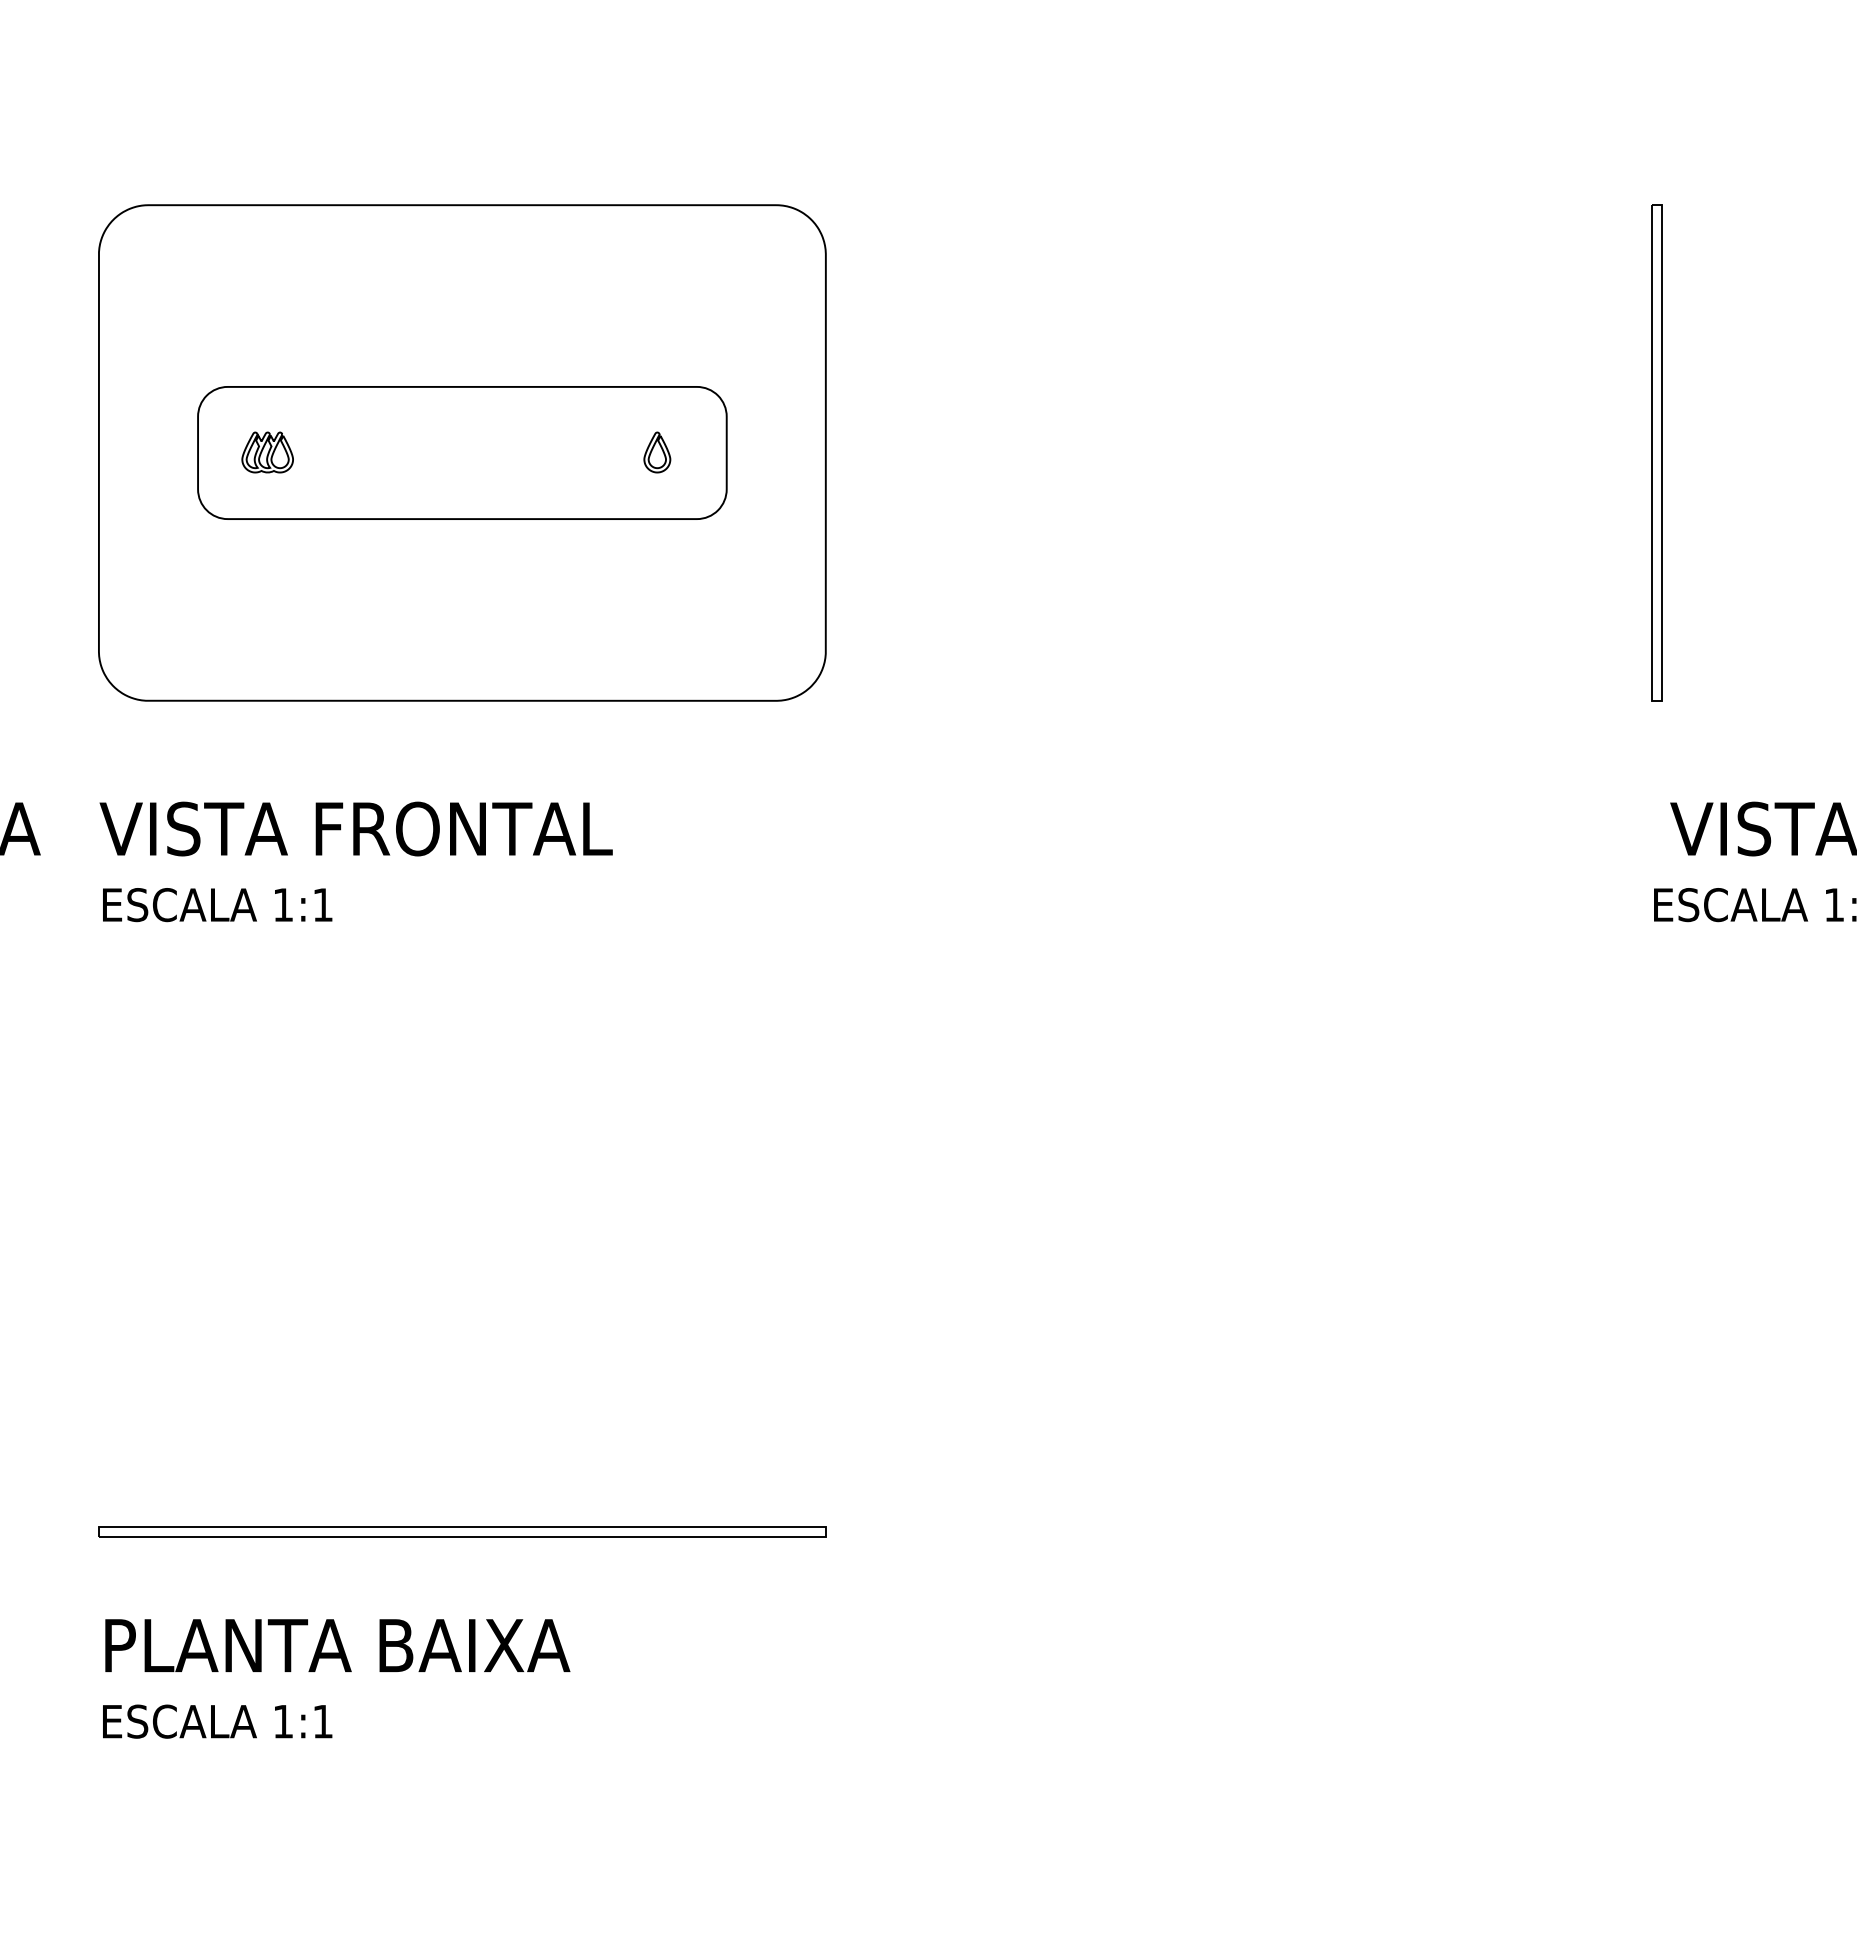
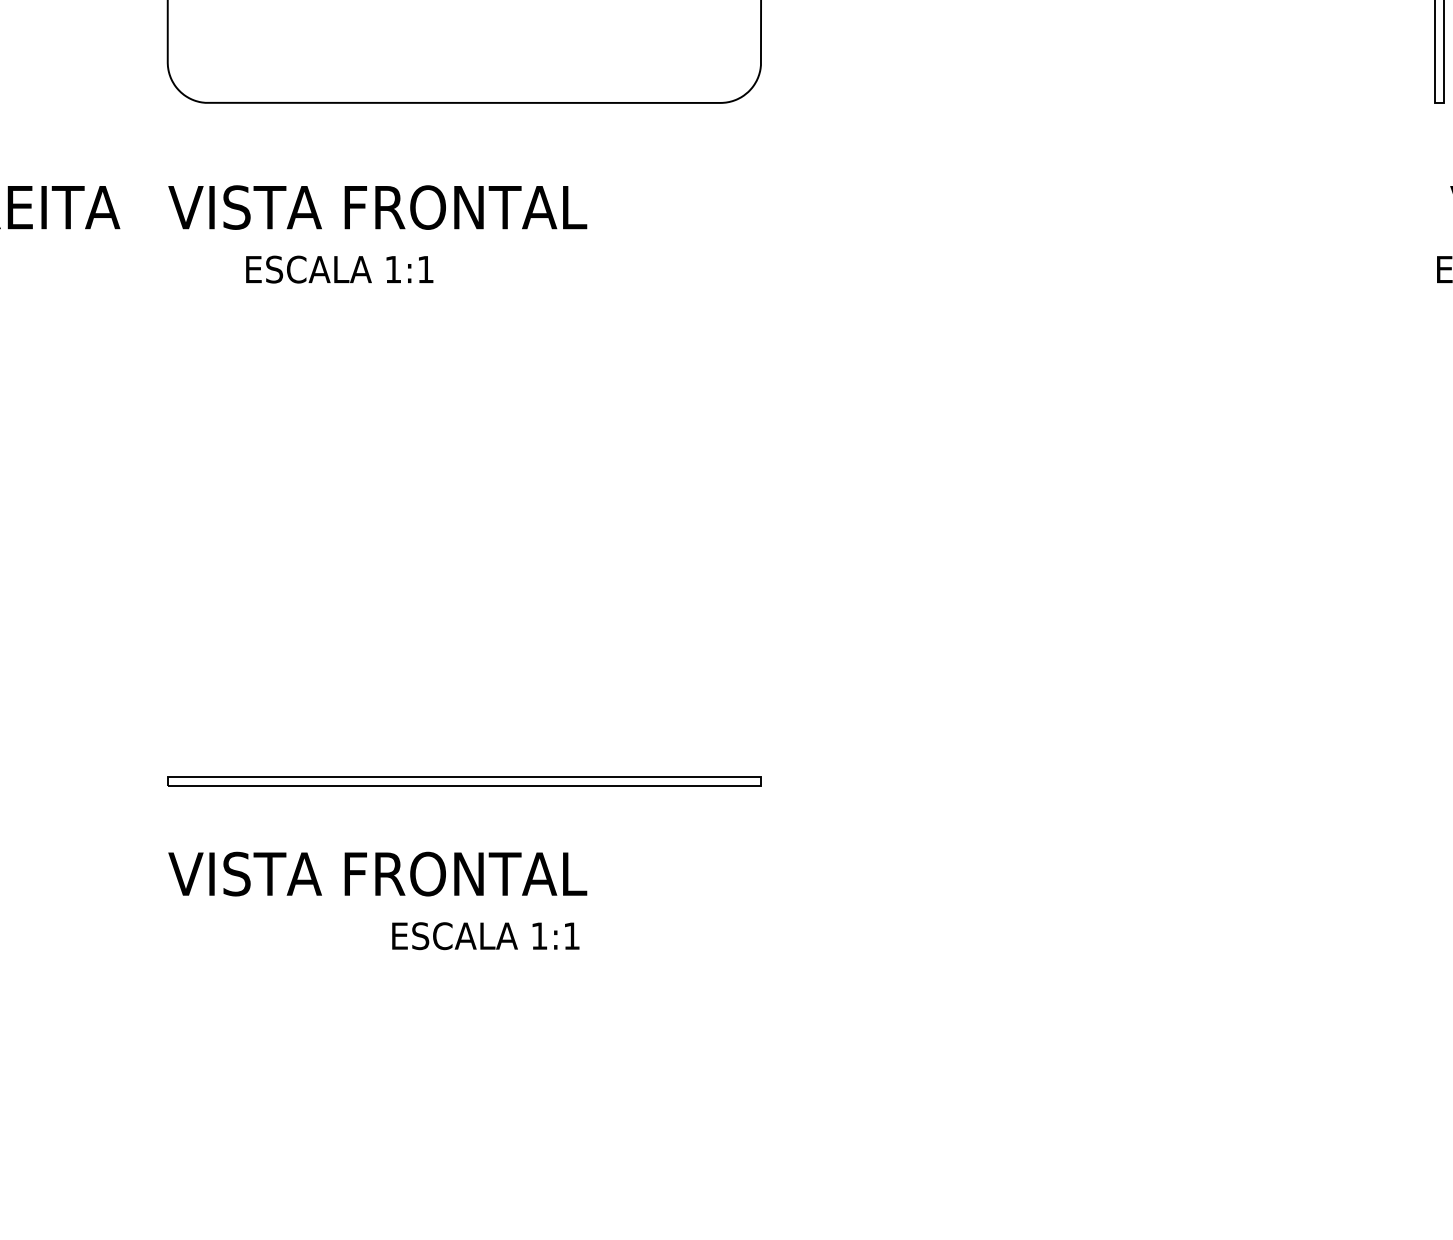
text: (217, 905) -> (339, 270), moved
text: (355, 1645) -> (377, 873), PLANTA BAIXA -> VISTA FRONTAL
text: (217, 1721) -> (485, 936), moved

